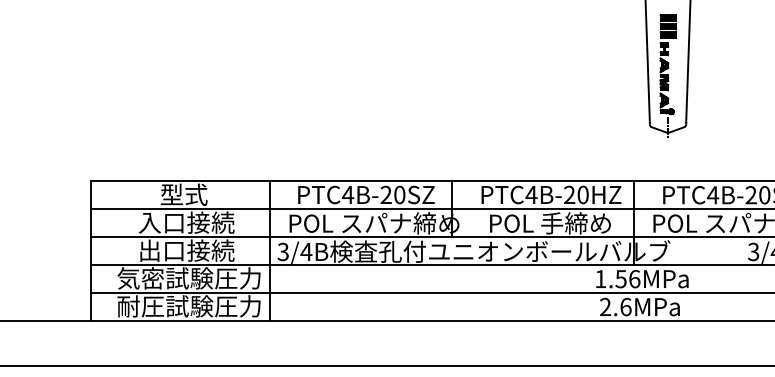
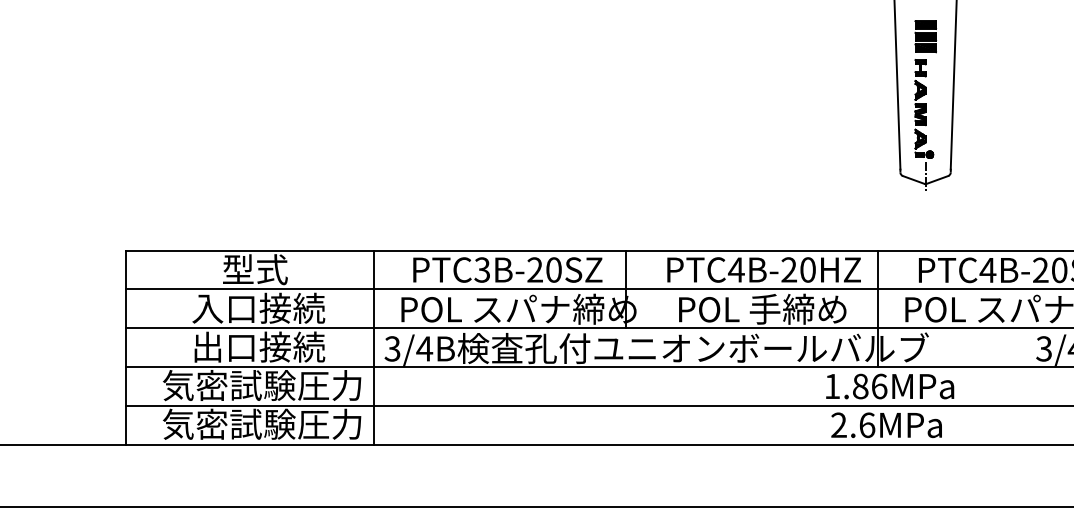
text: (348, 194) -> (482, 269), PTC4B-20SZ -> PTC3B-20SZ
text: (620, 279) -> (859, 387), 1.56MPa -> 1.86MPa
text: (140, 306) -> (194, 424), 耐圧試験圧力 -> 気密試験圧力

